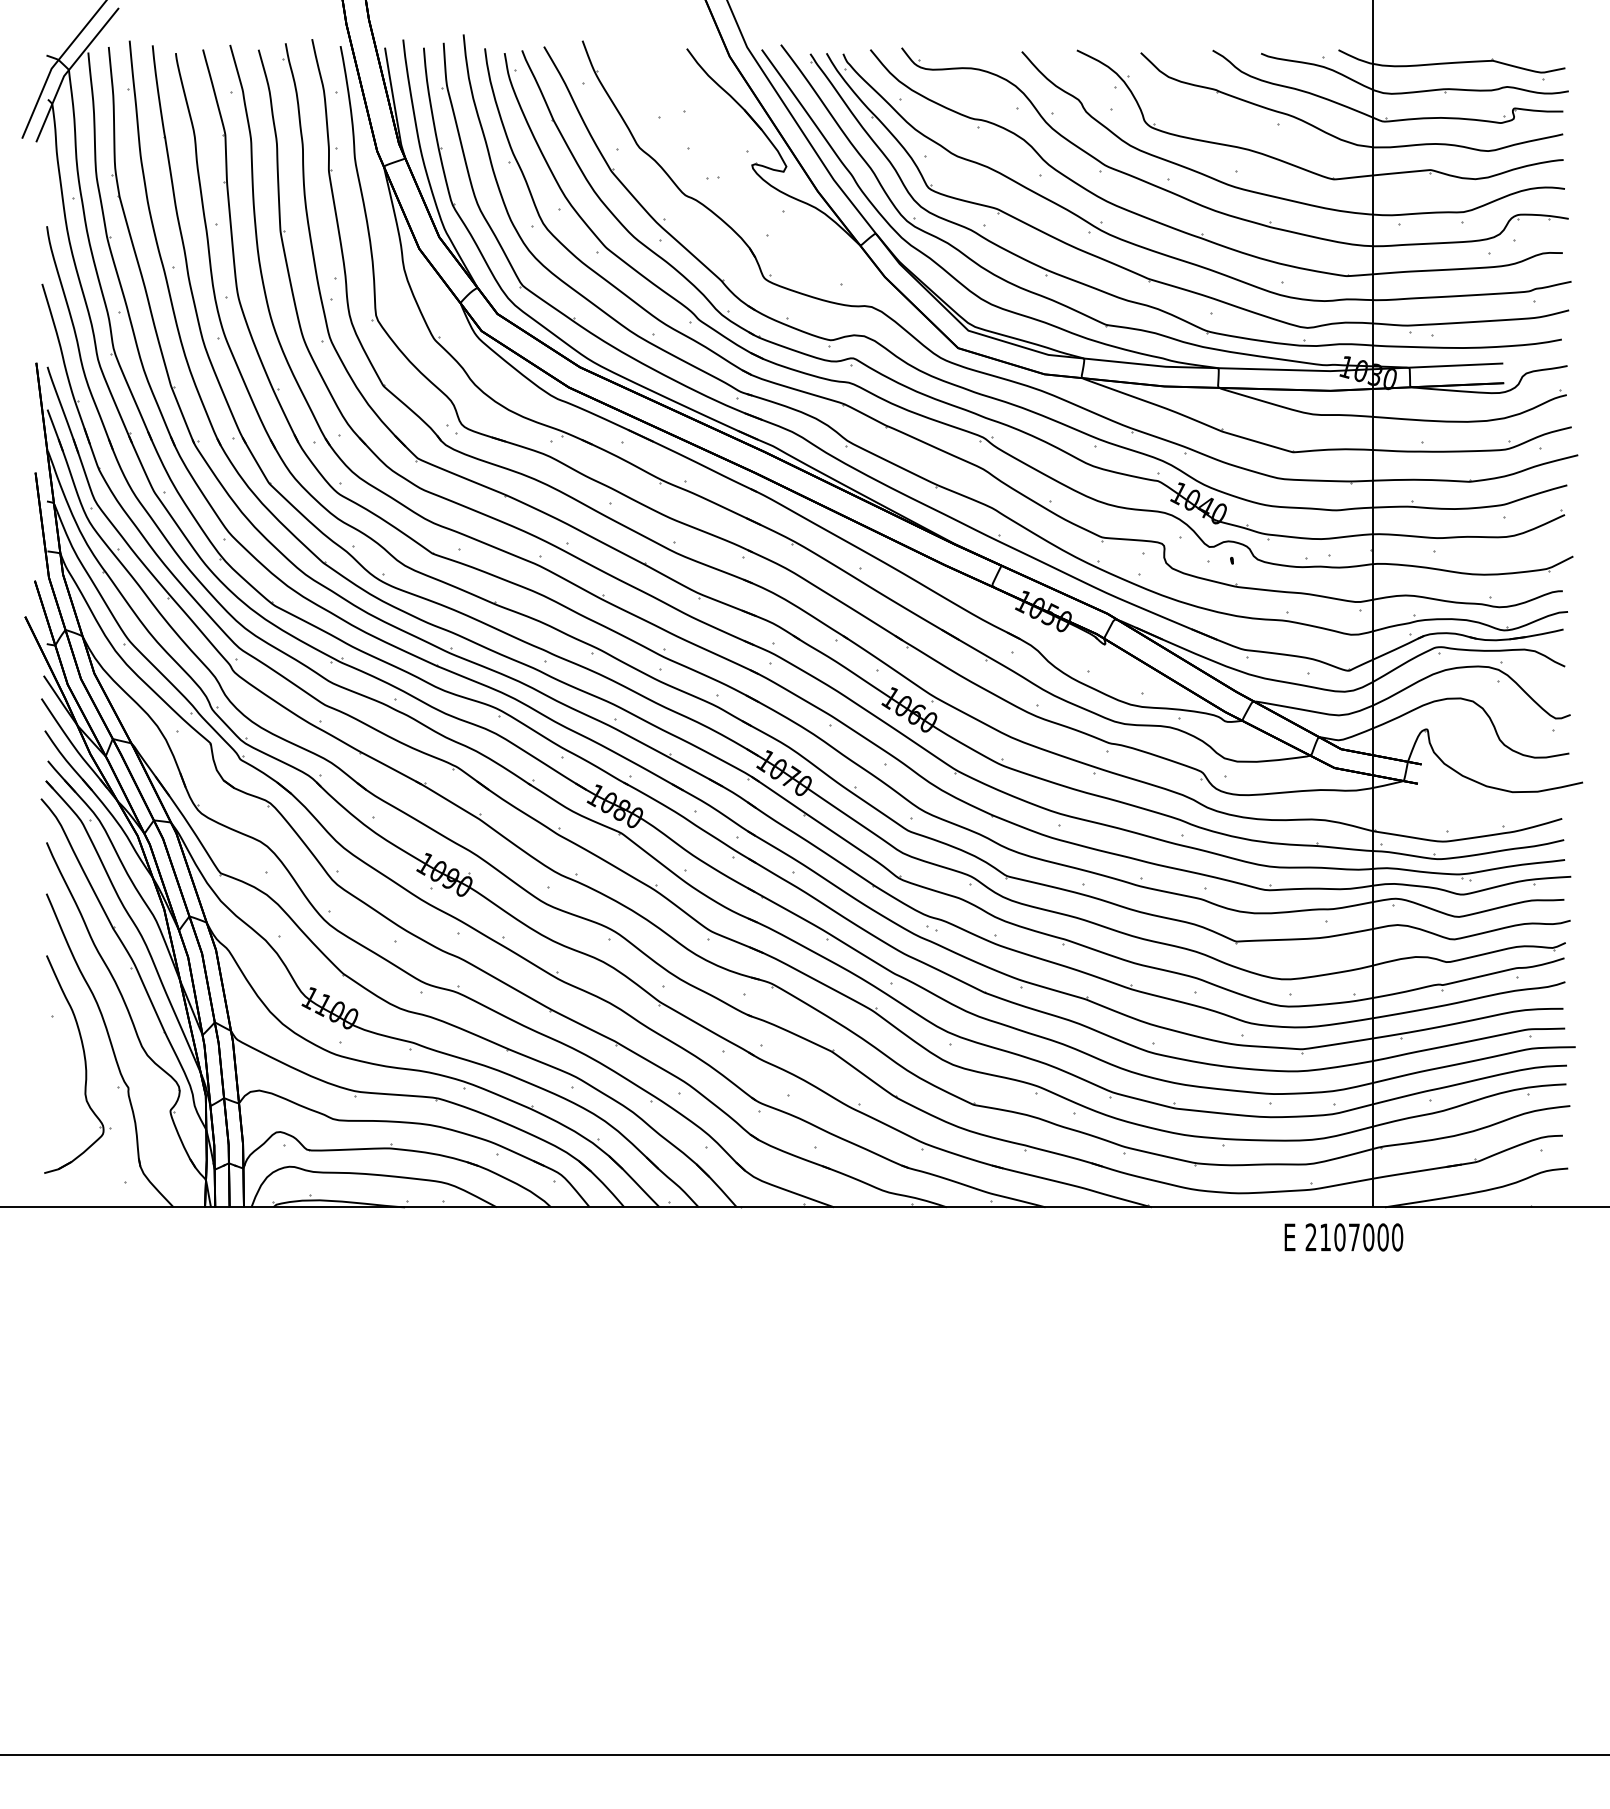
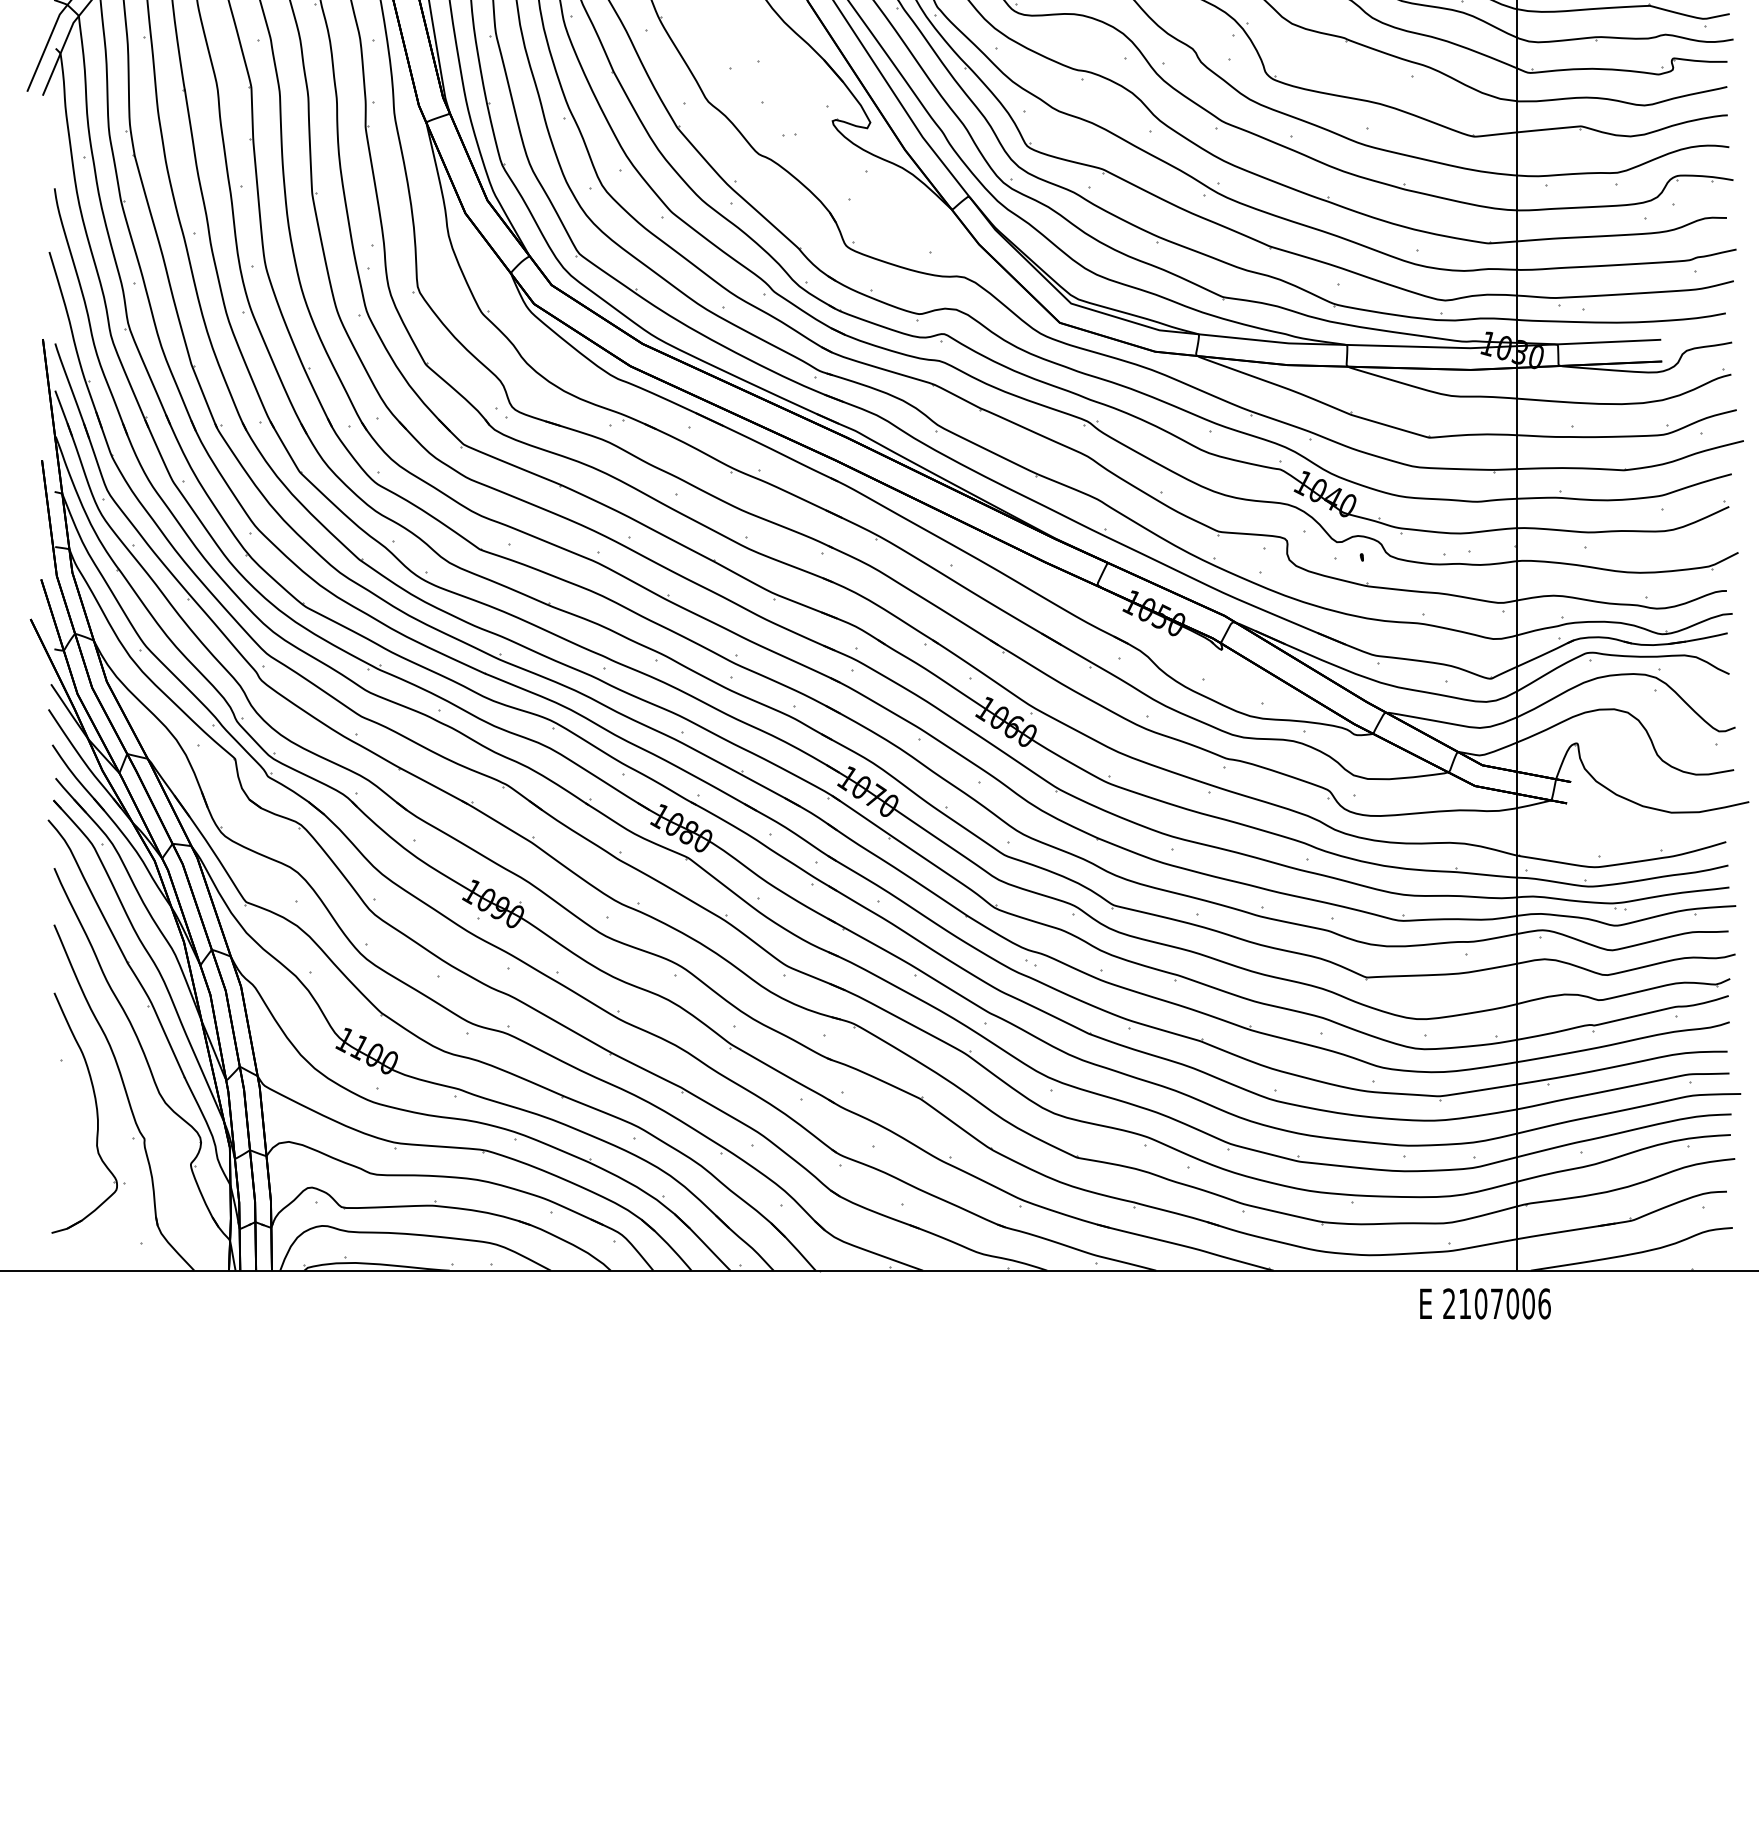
text: (1397, 1237) -> (1544, 1303), 2107000 -> 2107006

